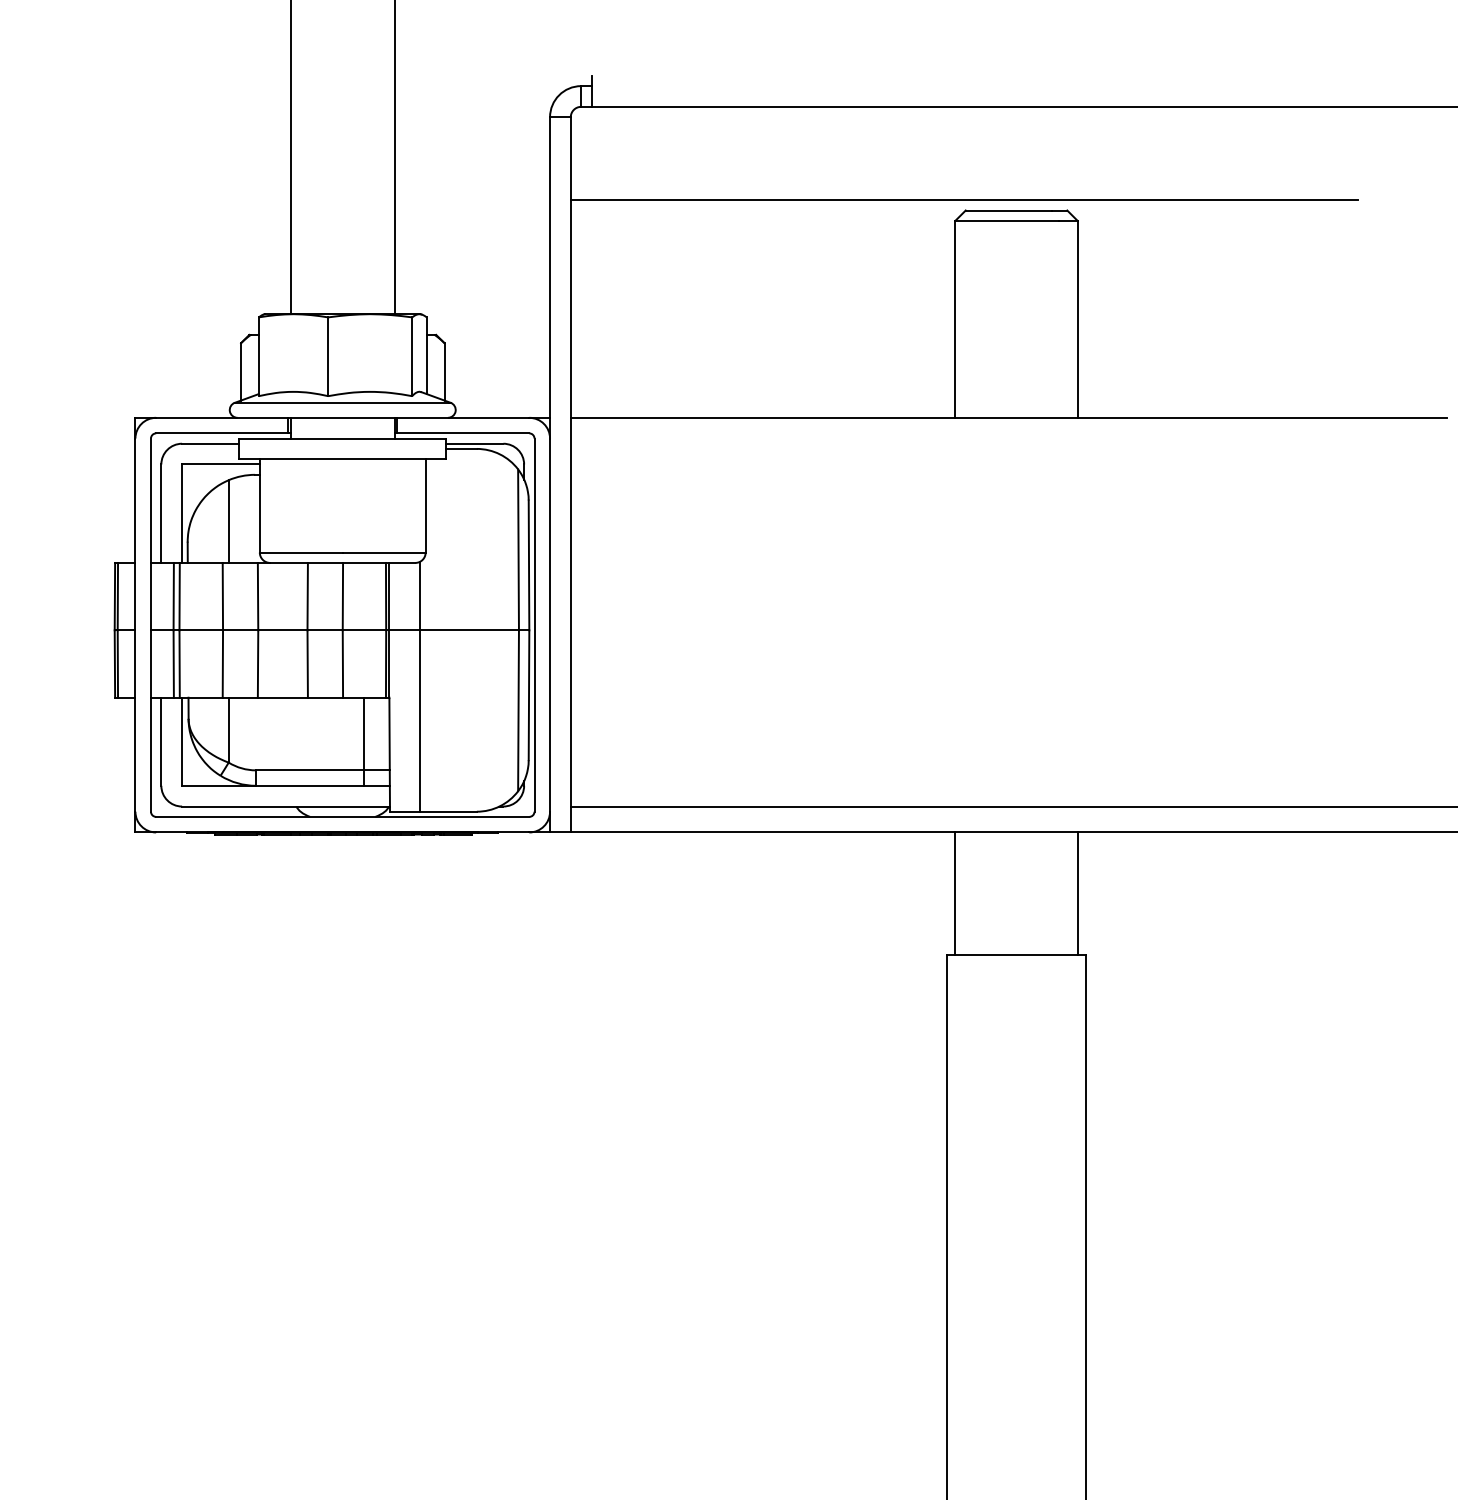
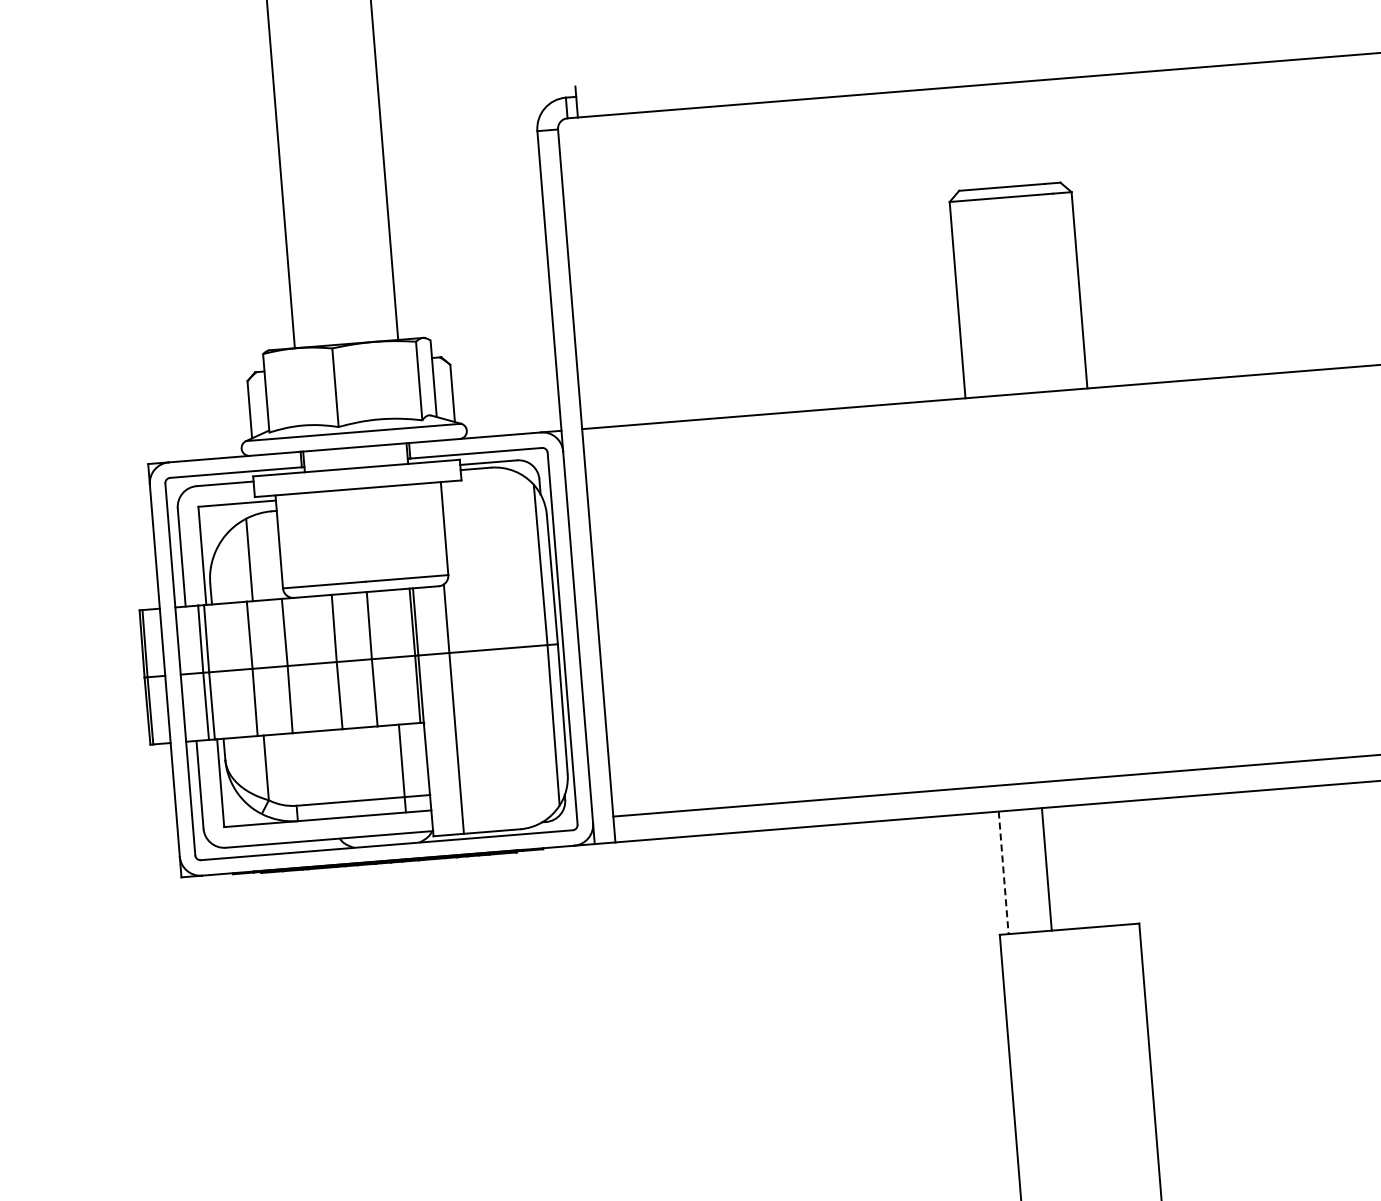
line: (964, 200) -> (957, 180), removed
line: (1077, 893) -> (1046, 868), moved
line: (955, 894) -> (1003, 873), solid -> dashed

